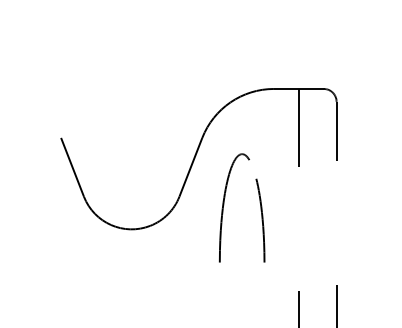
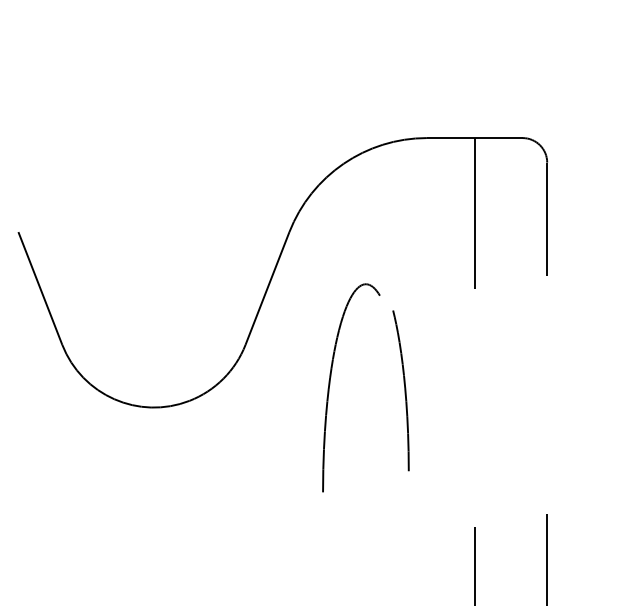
part: (224, 205) -> (332, 382), moved

